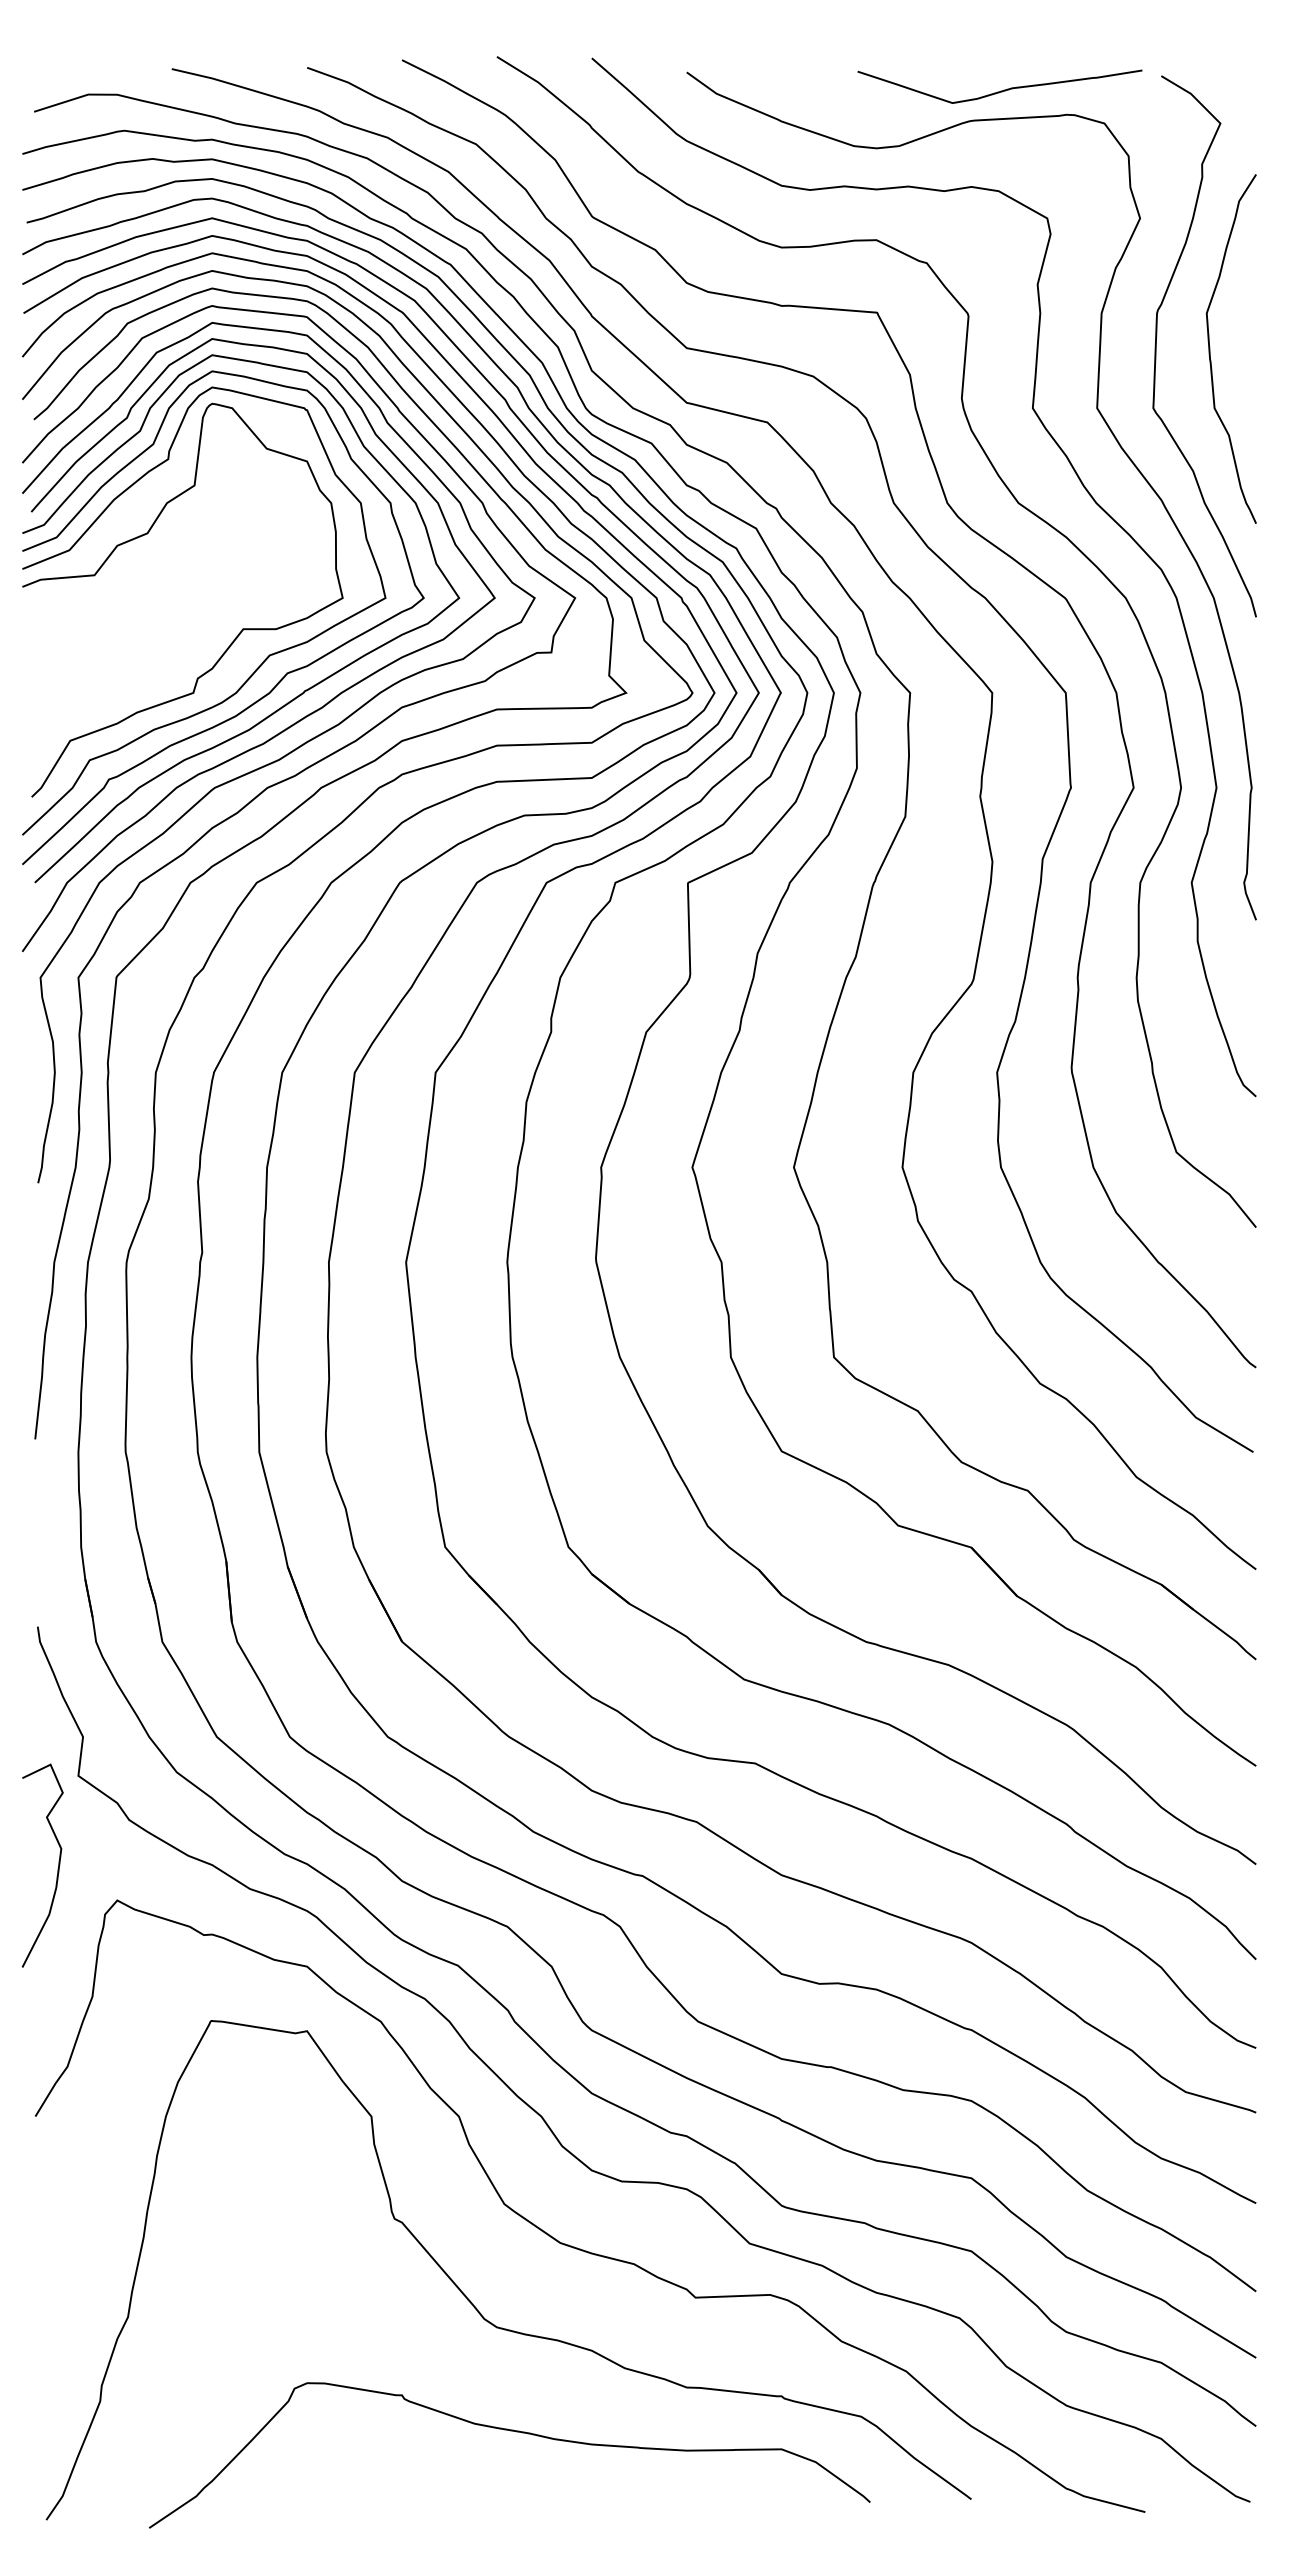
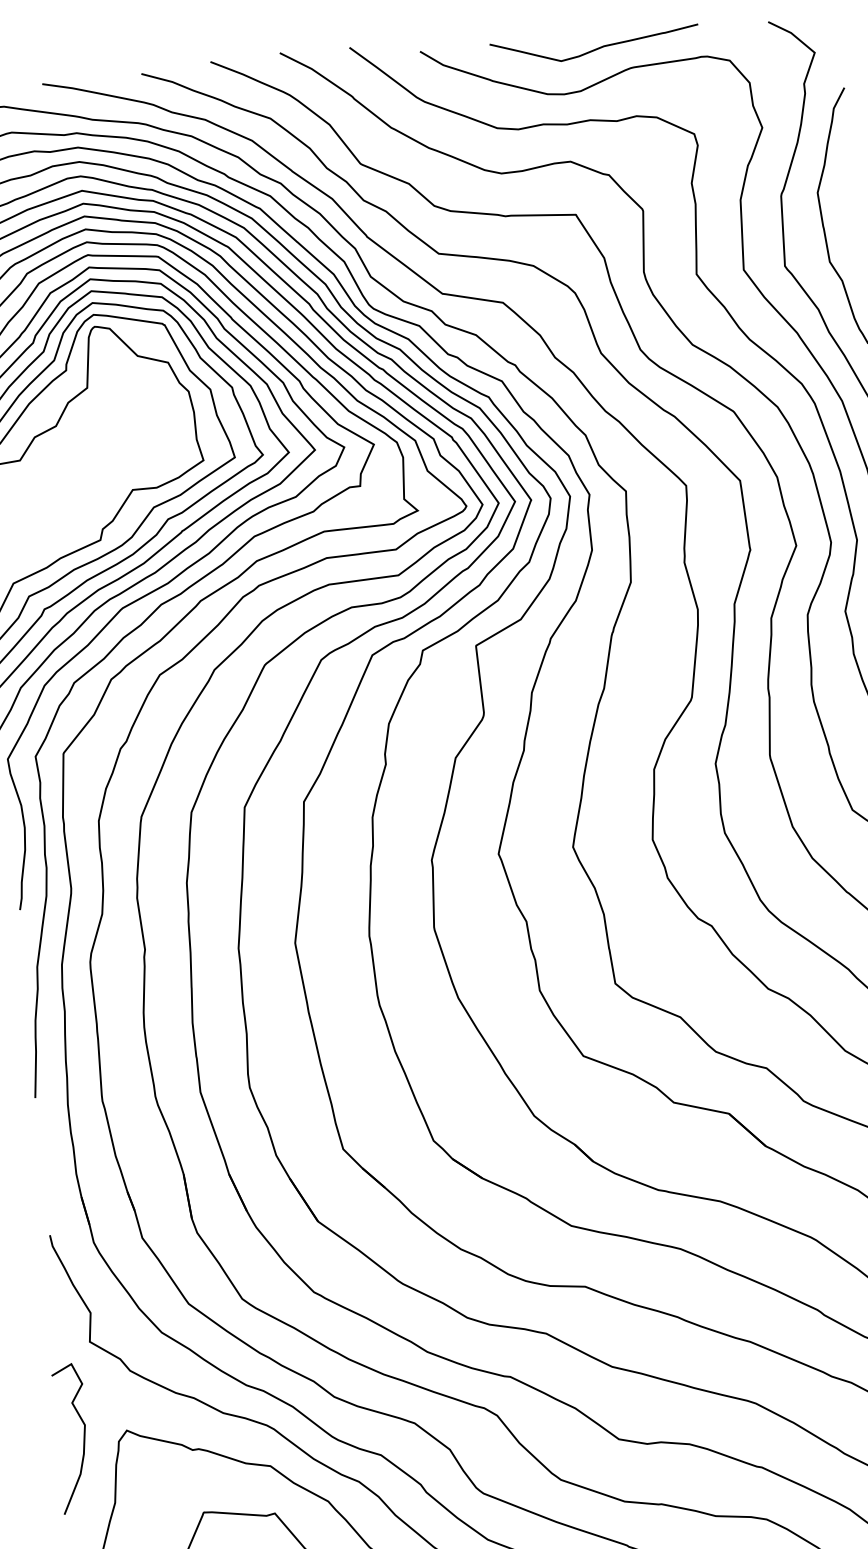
curve: (1000, 90) -> (595, 48), moved
curve: (57, 1868) -> (83, 1439), moved

